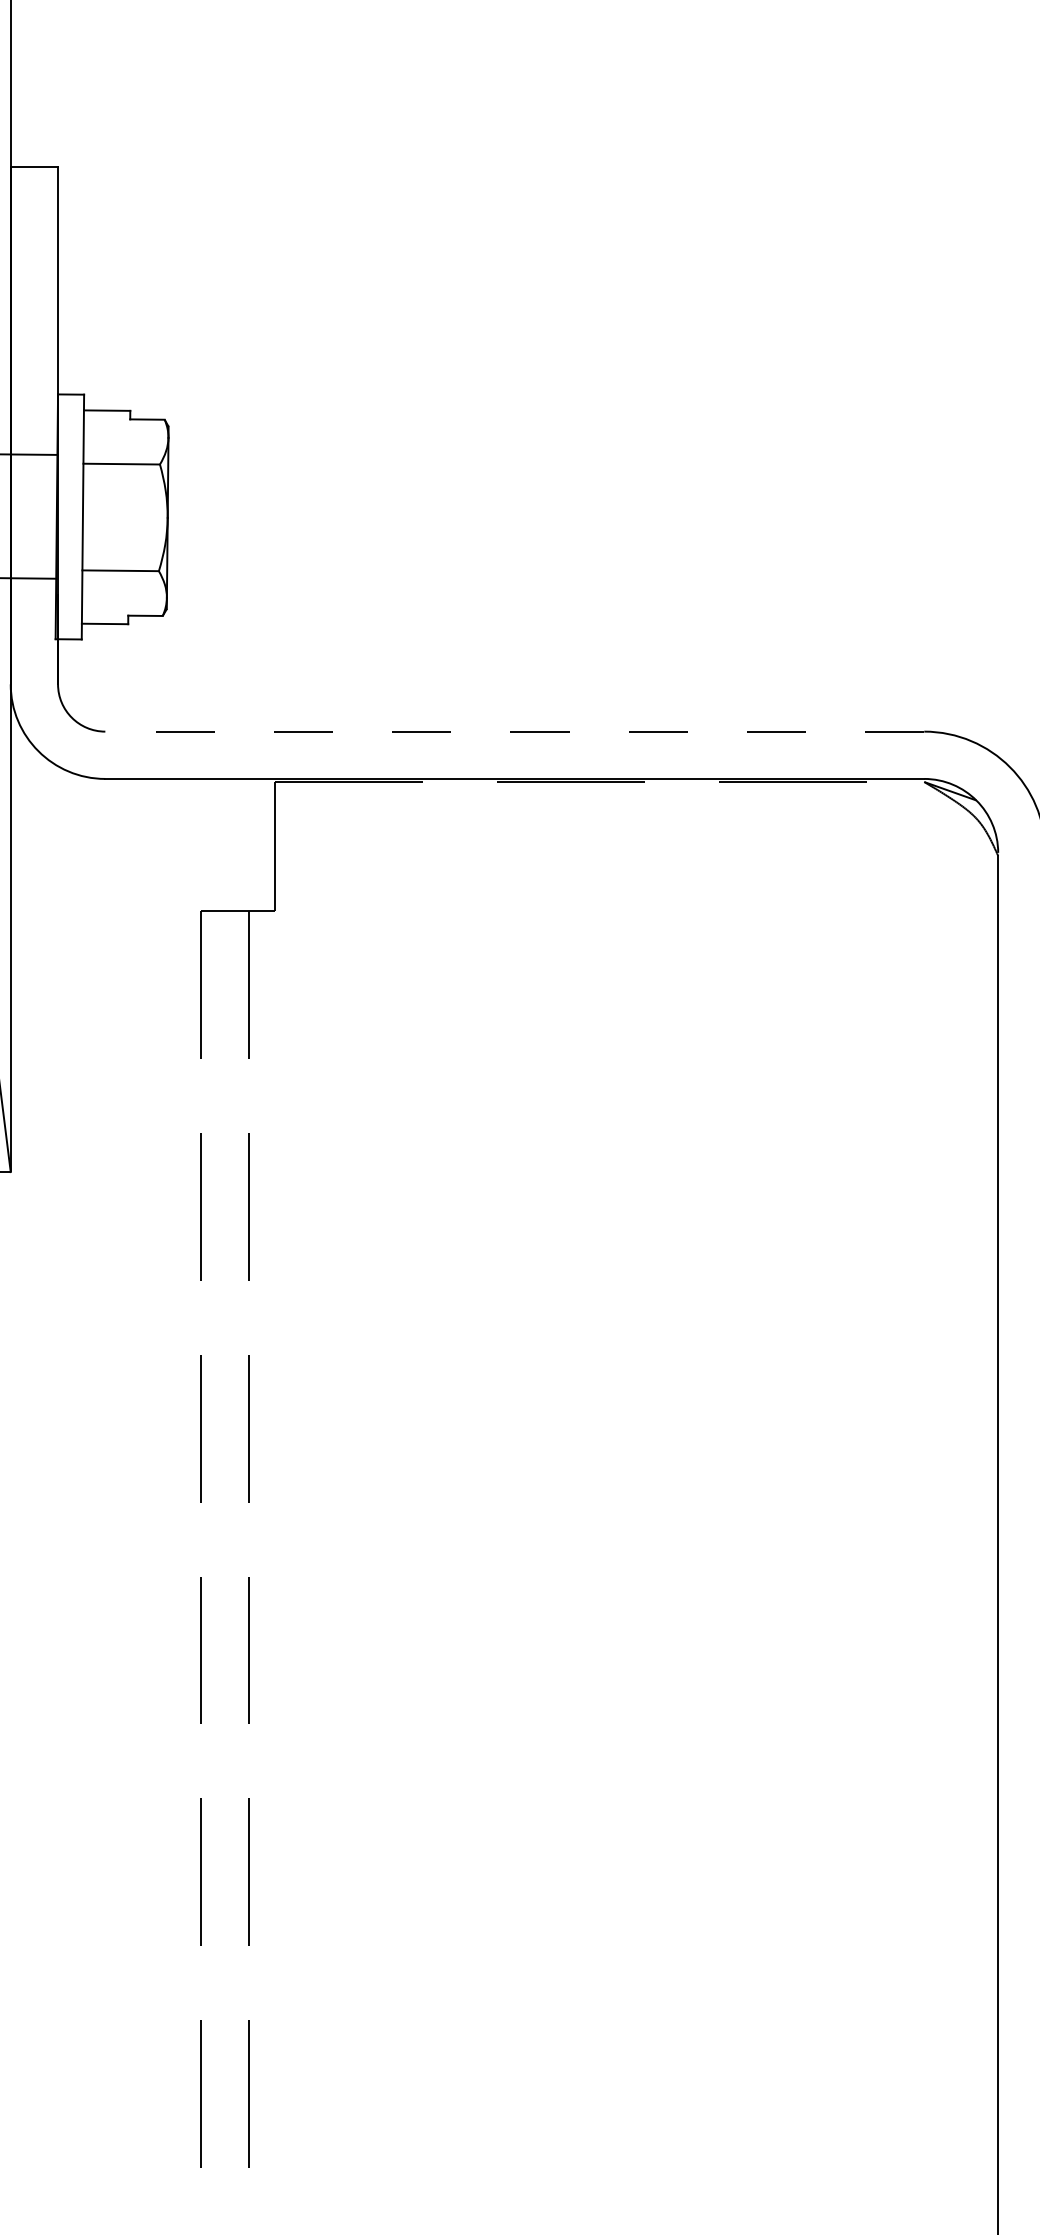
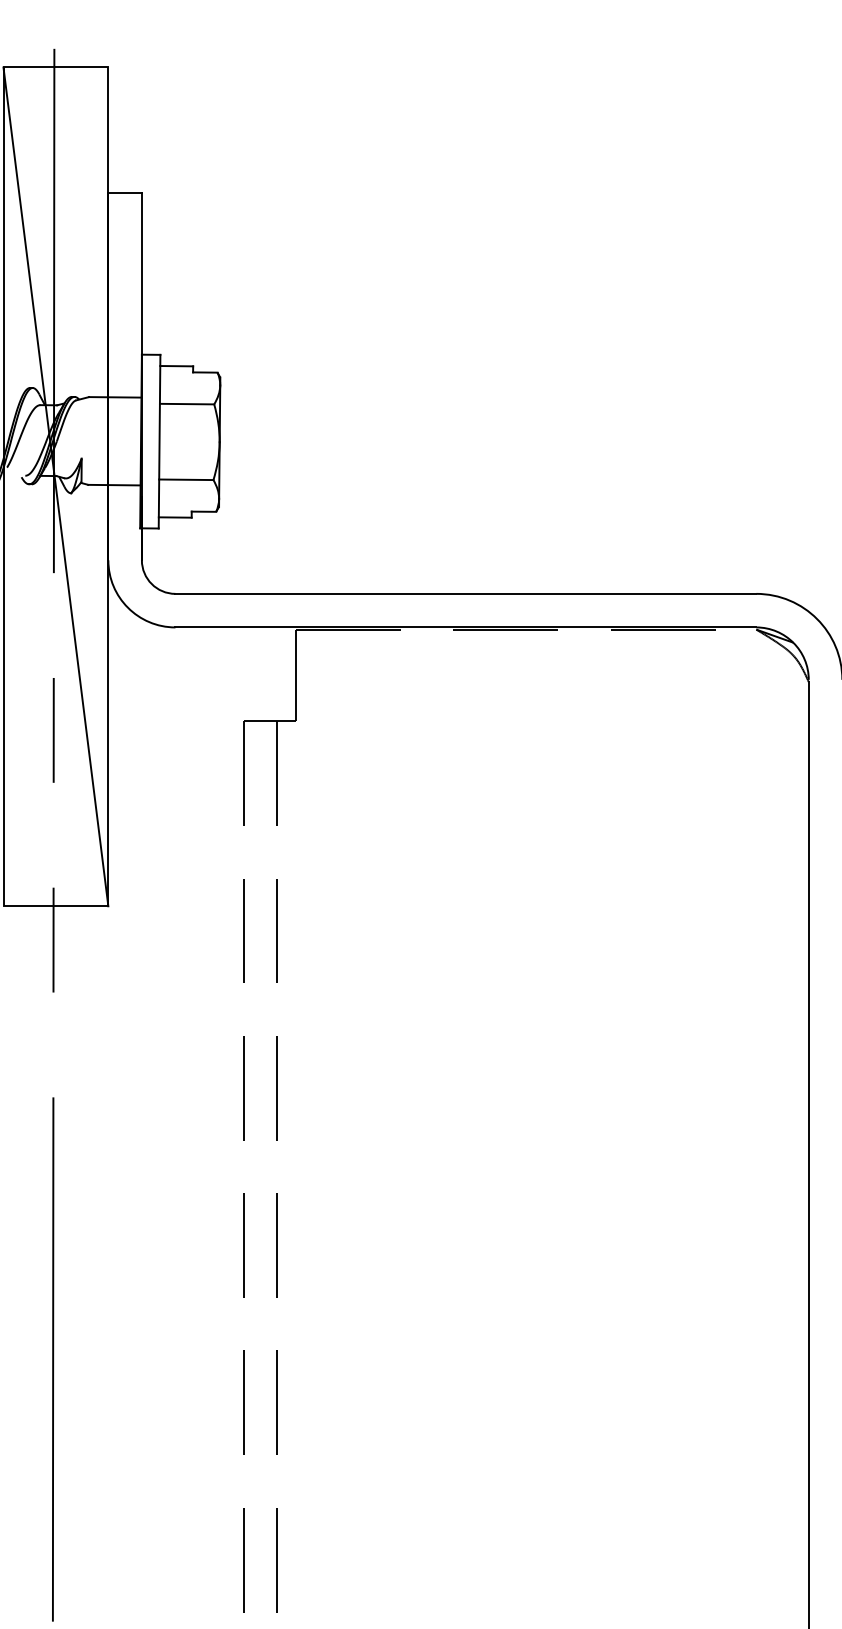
line: (514, 731) -> (465, 593), dashed -> solid

